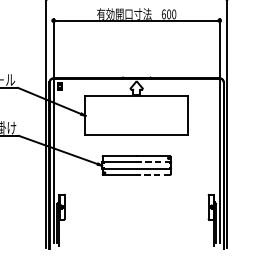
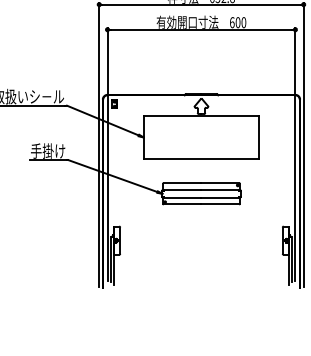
line: (153, 162) -> (220, 190), dashed -> solid
line: (153, 175) -> (220, 204), dashed -> solid

